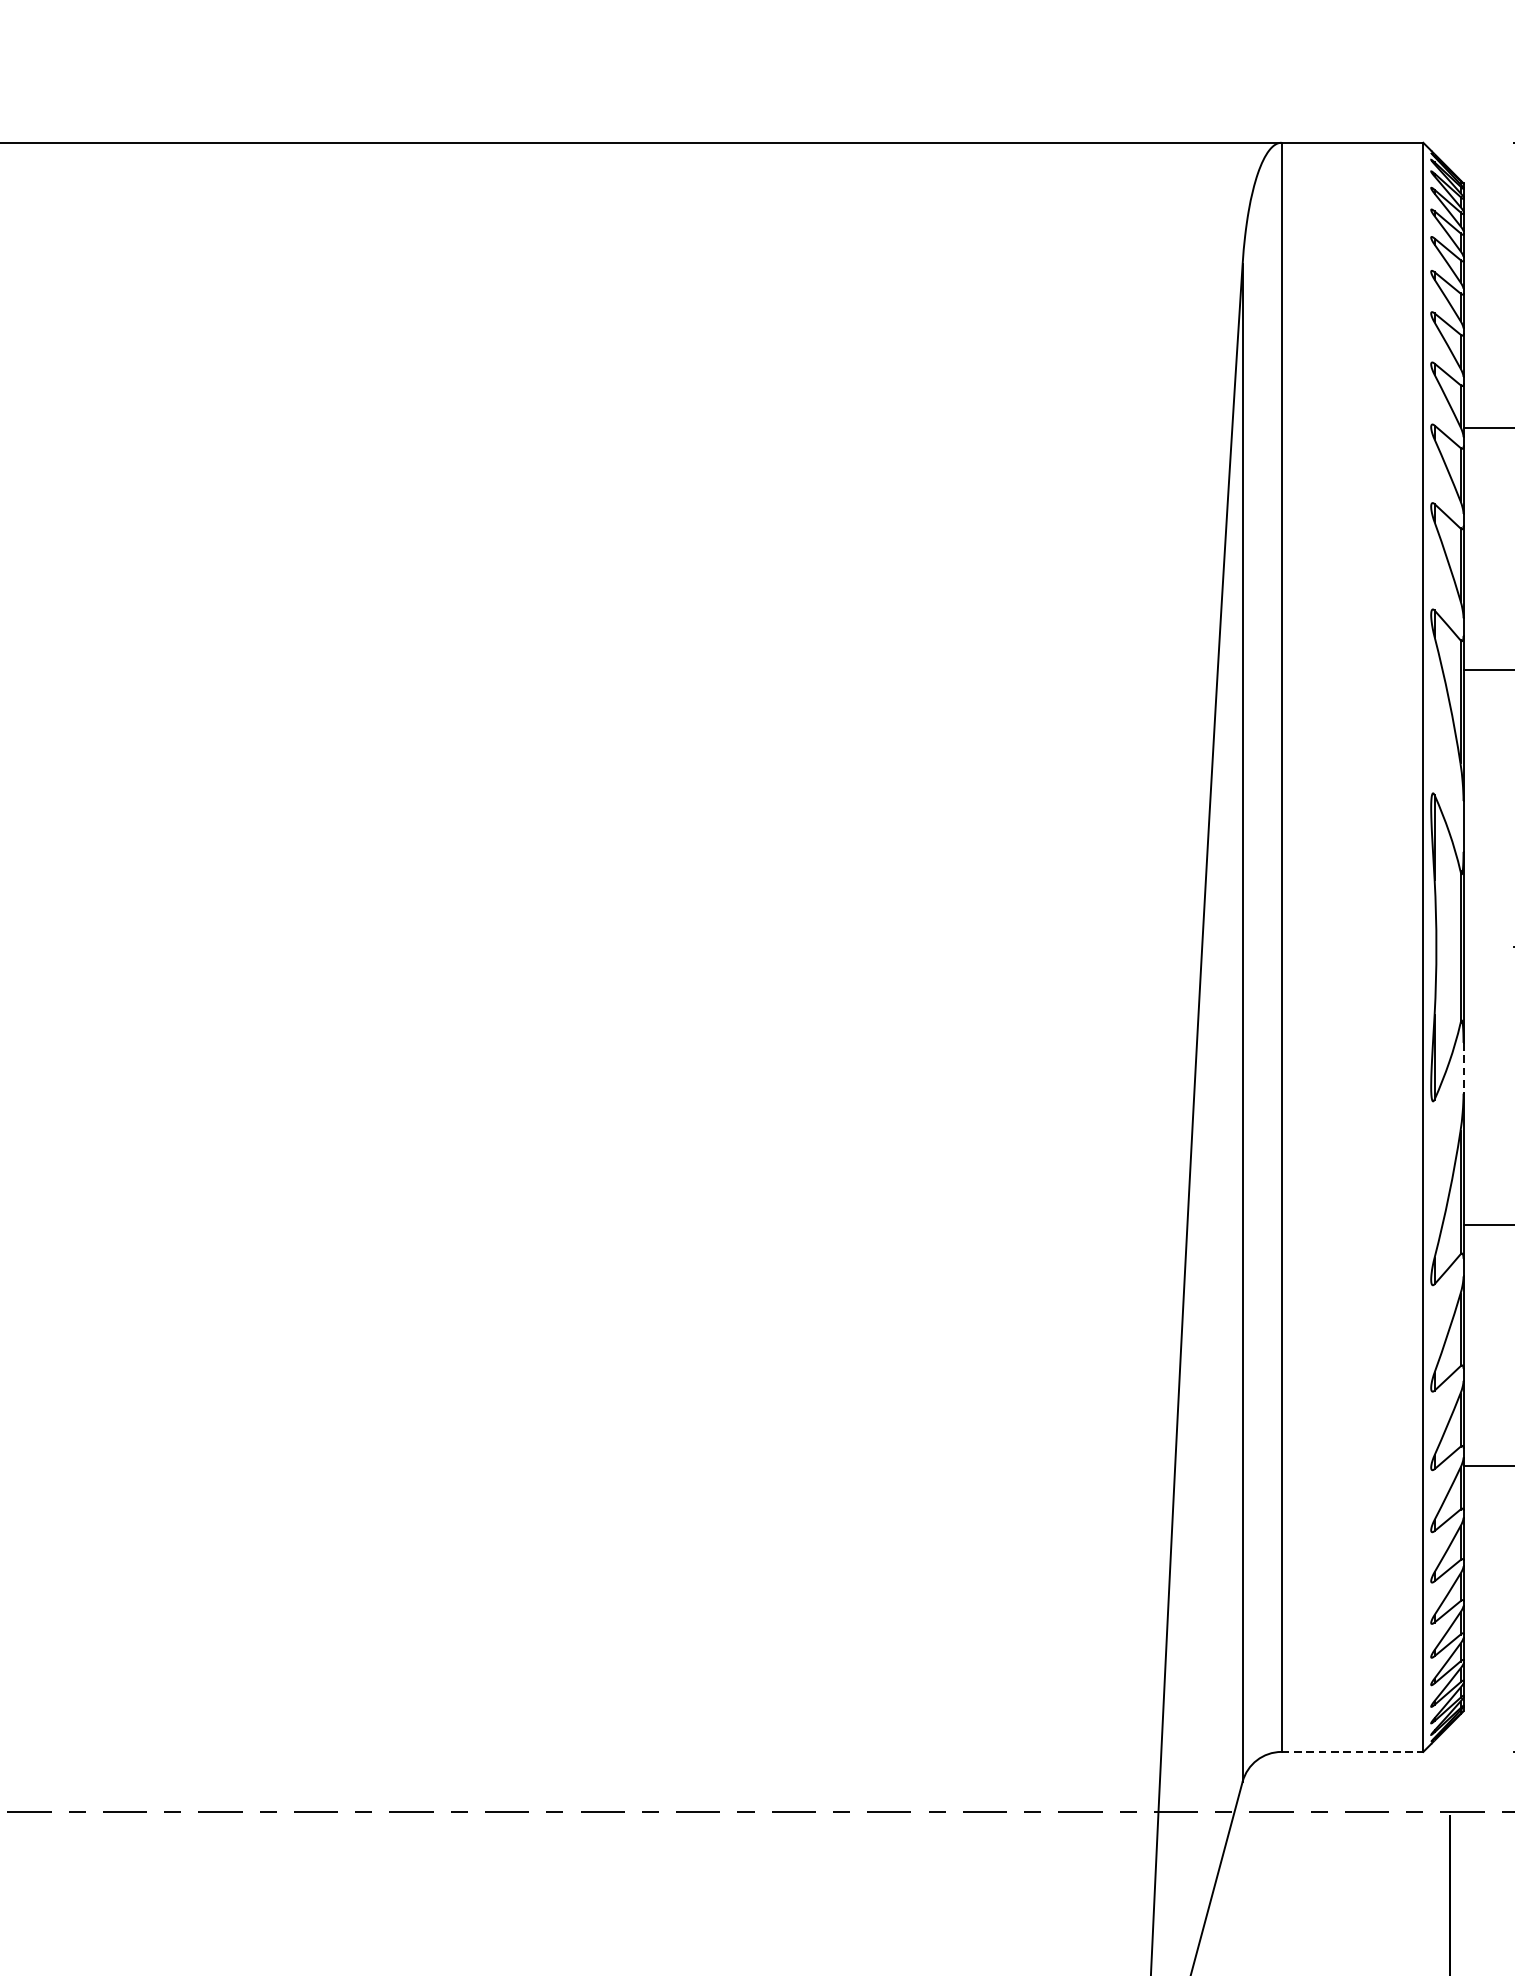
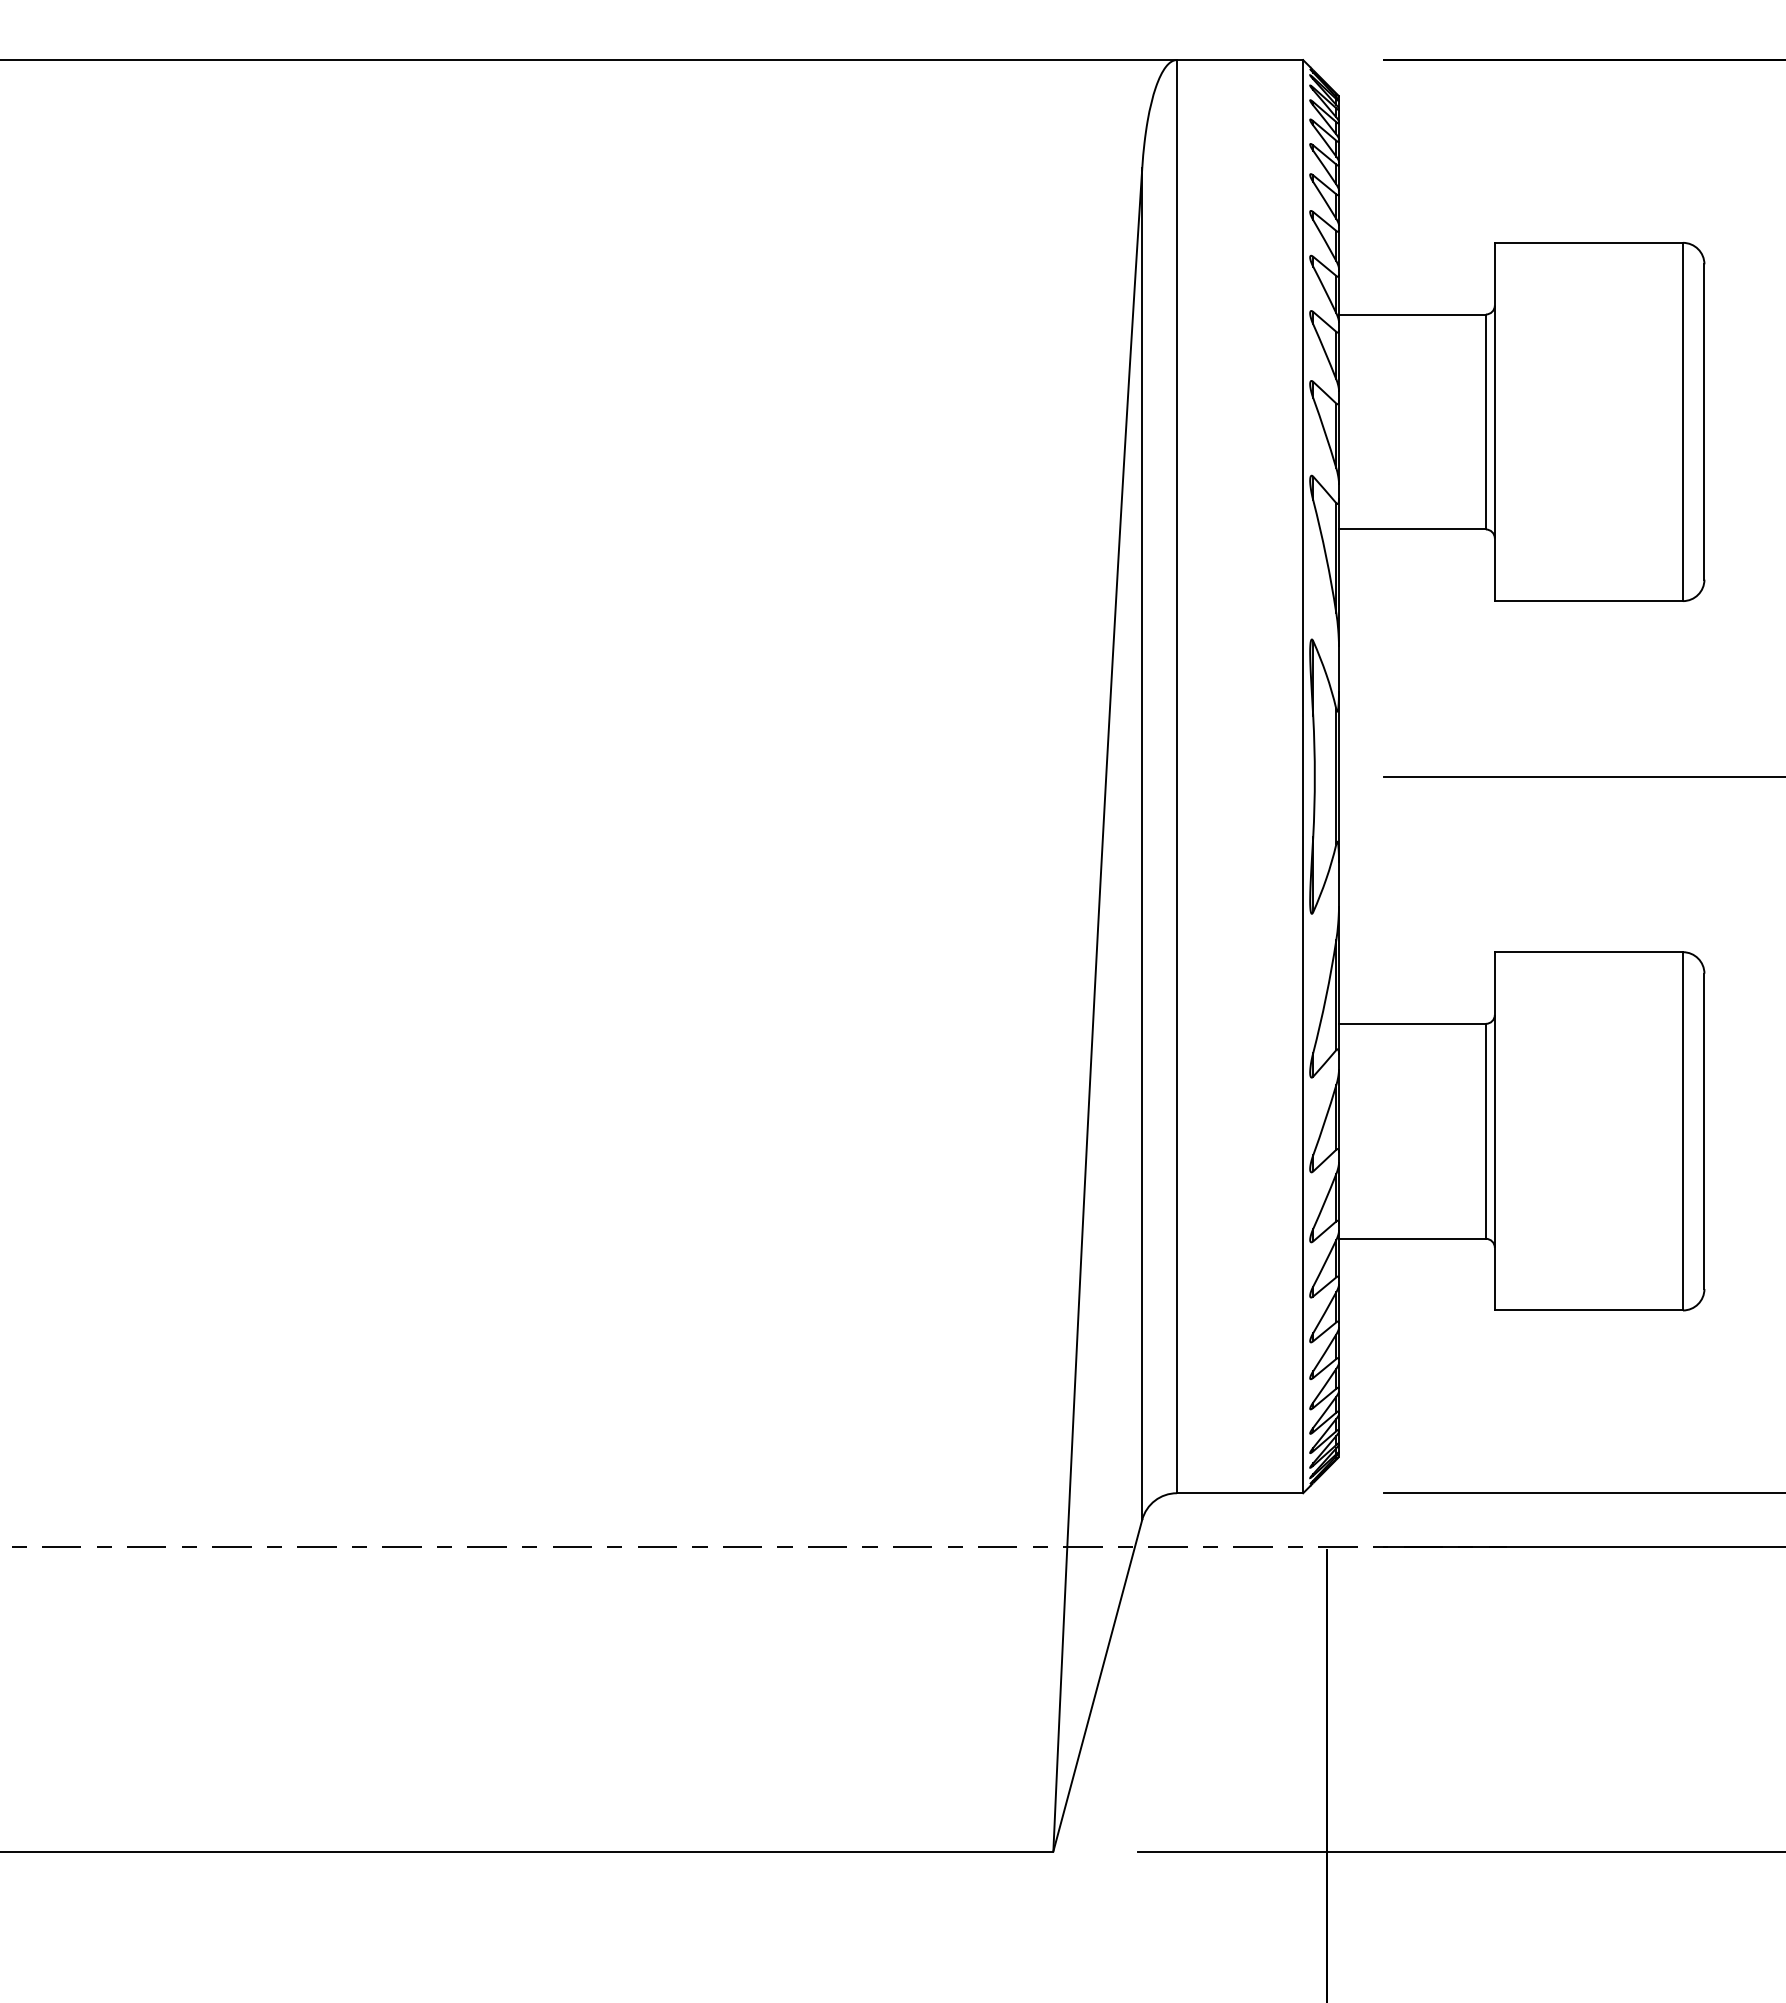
line: (1462, 1068) -> (1338, 884), dashed -> solid
line: (1352, 1752) -> (1240, 1493), dashed -> solid

